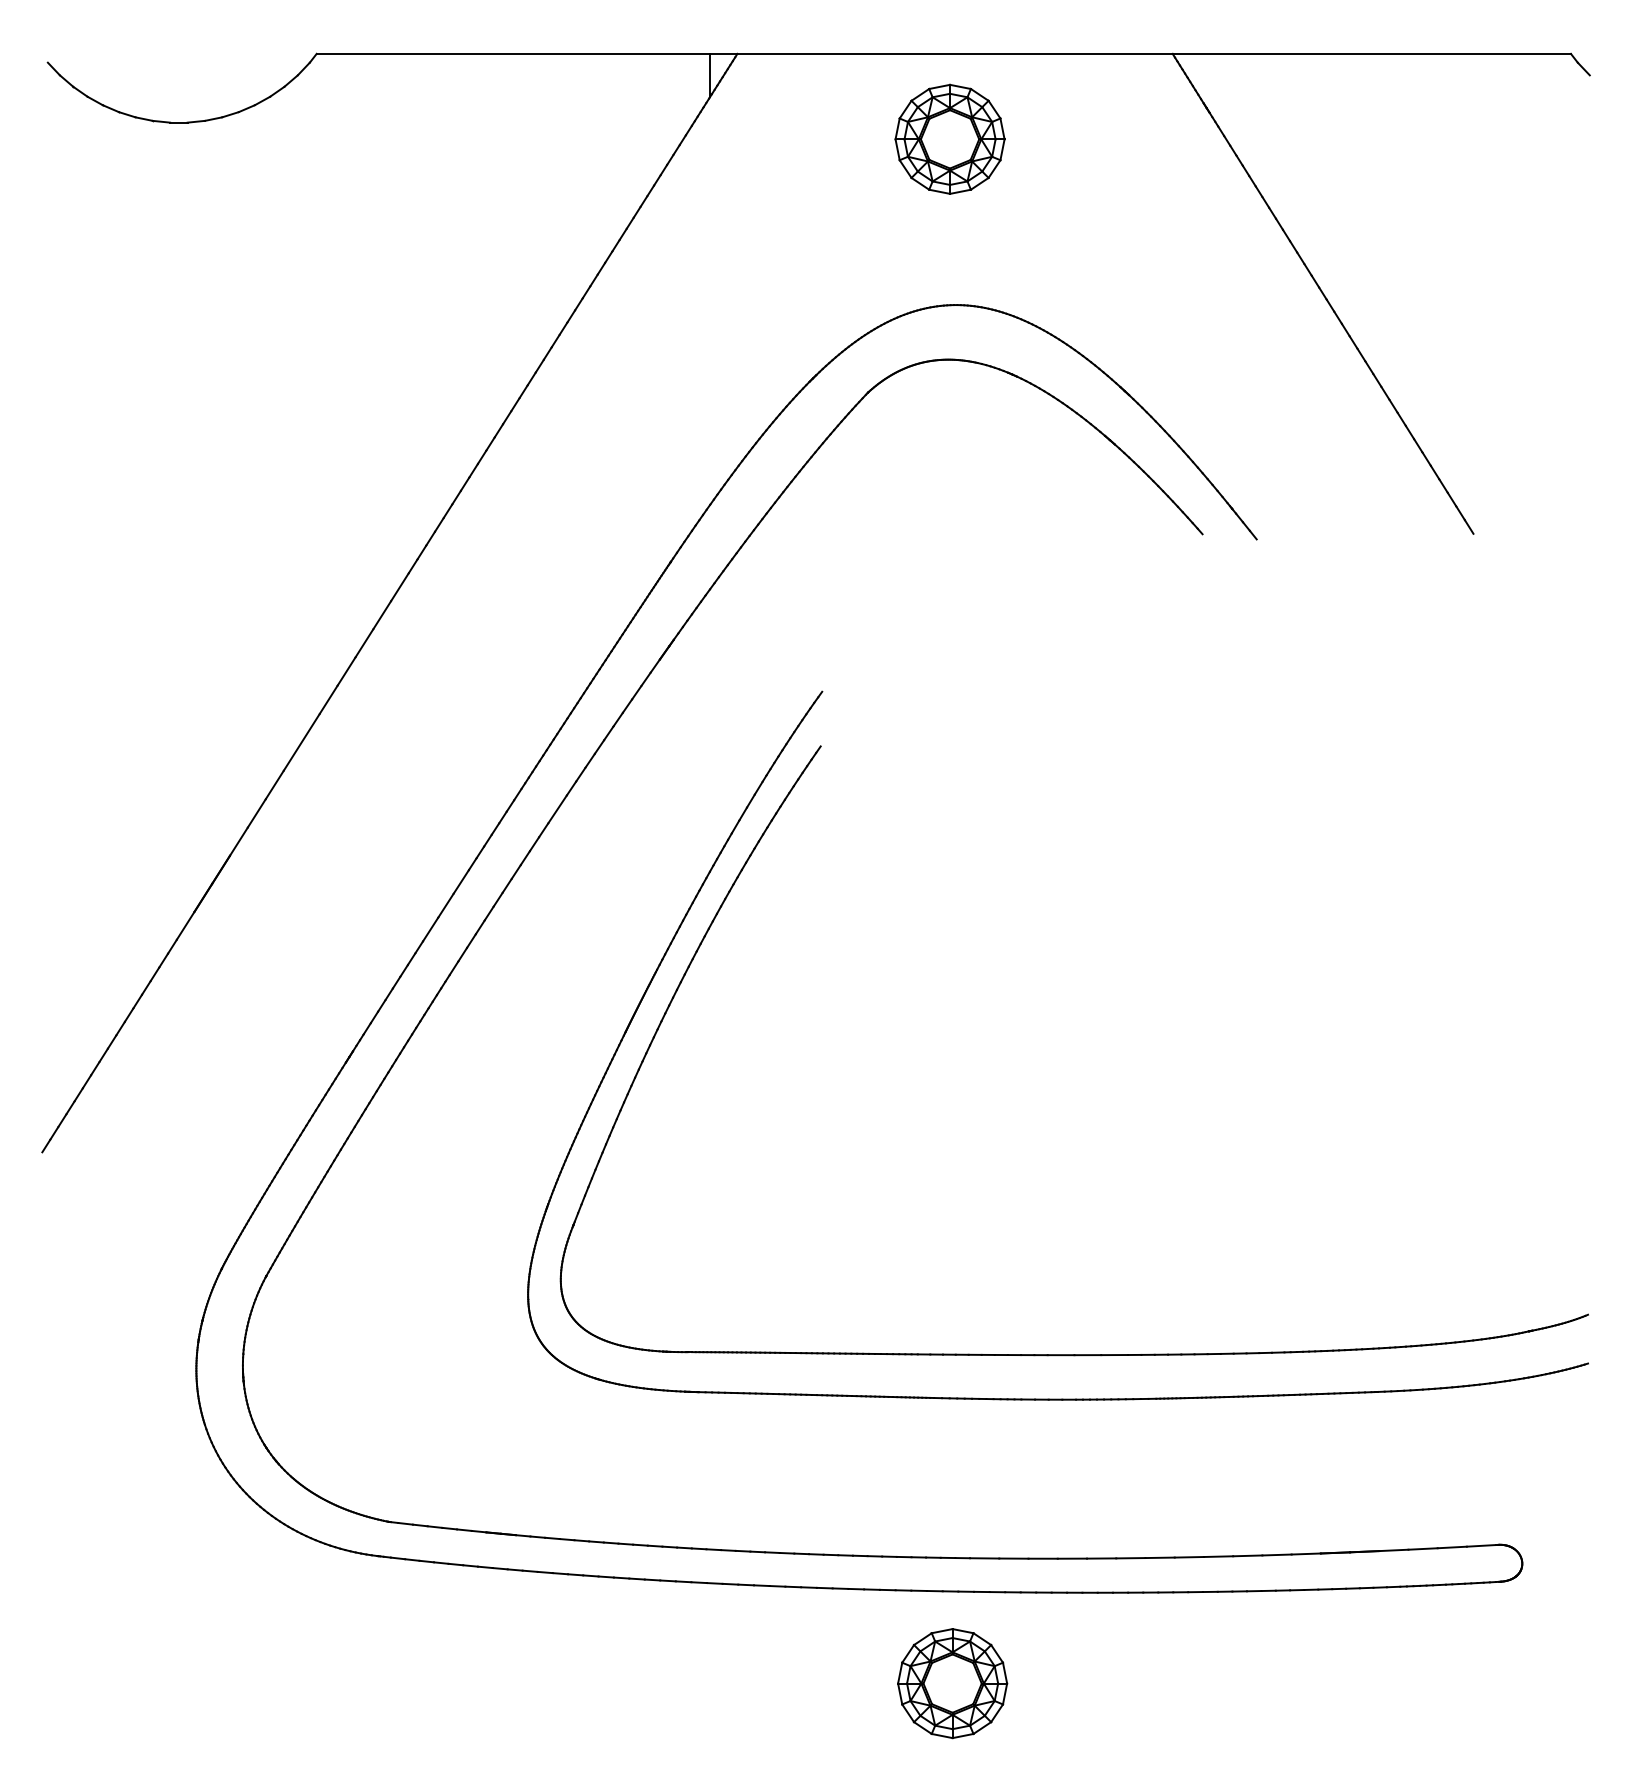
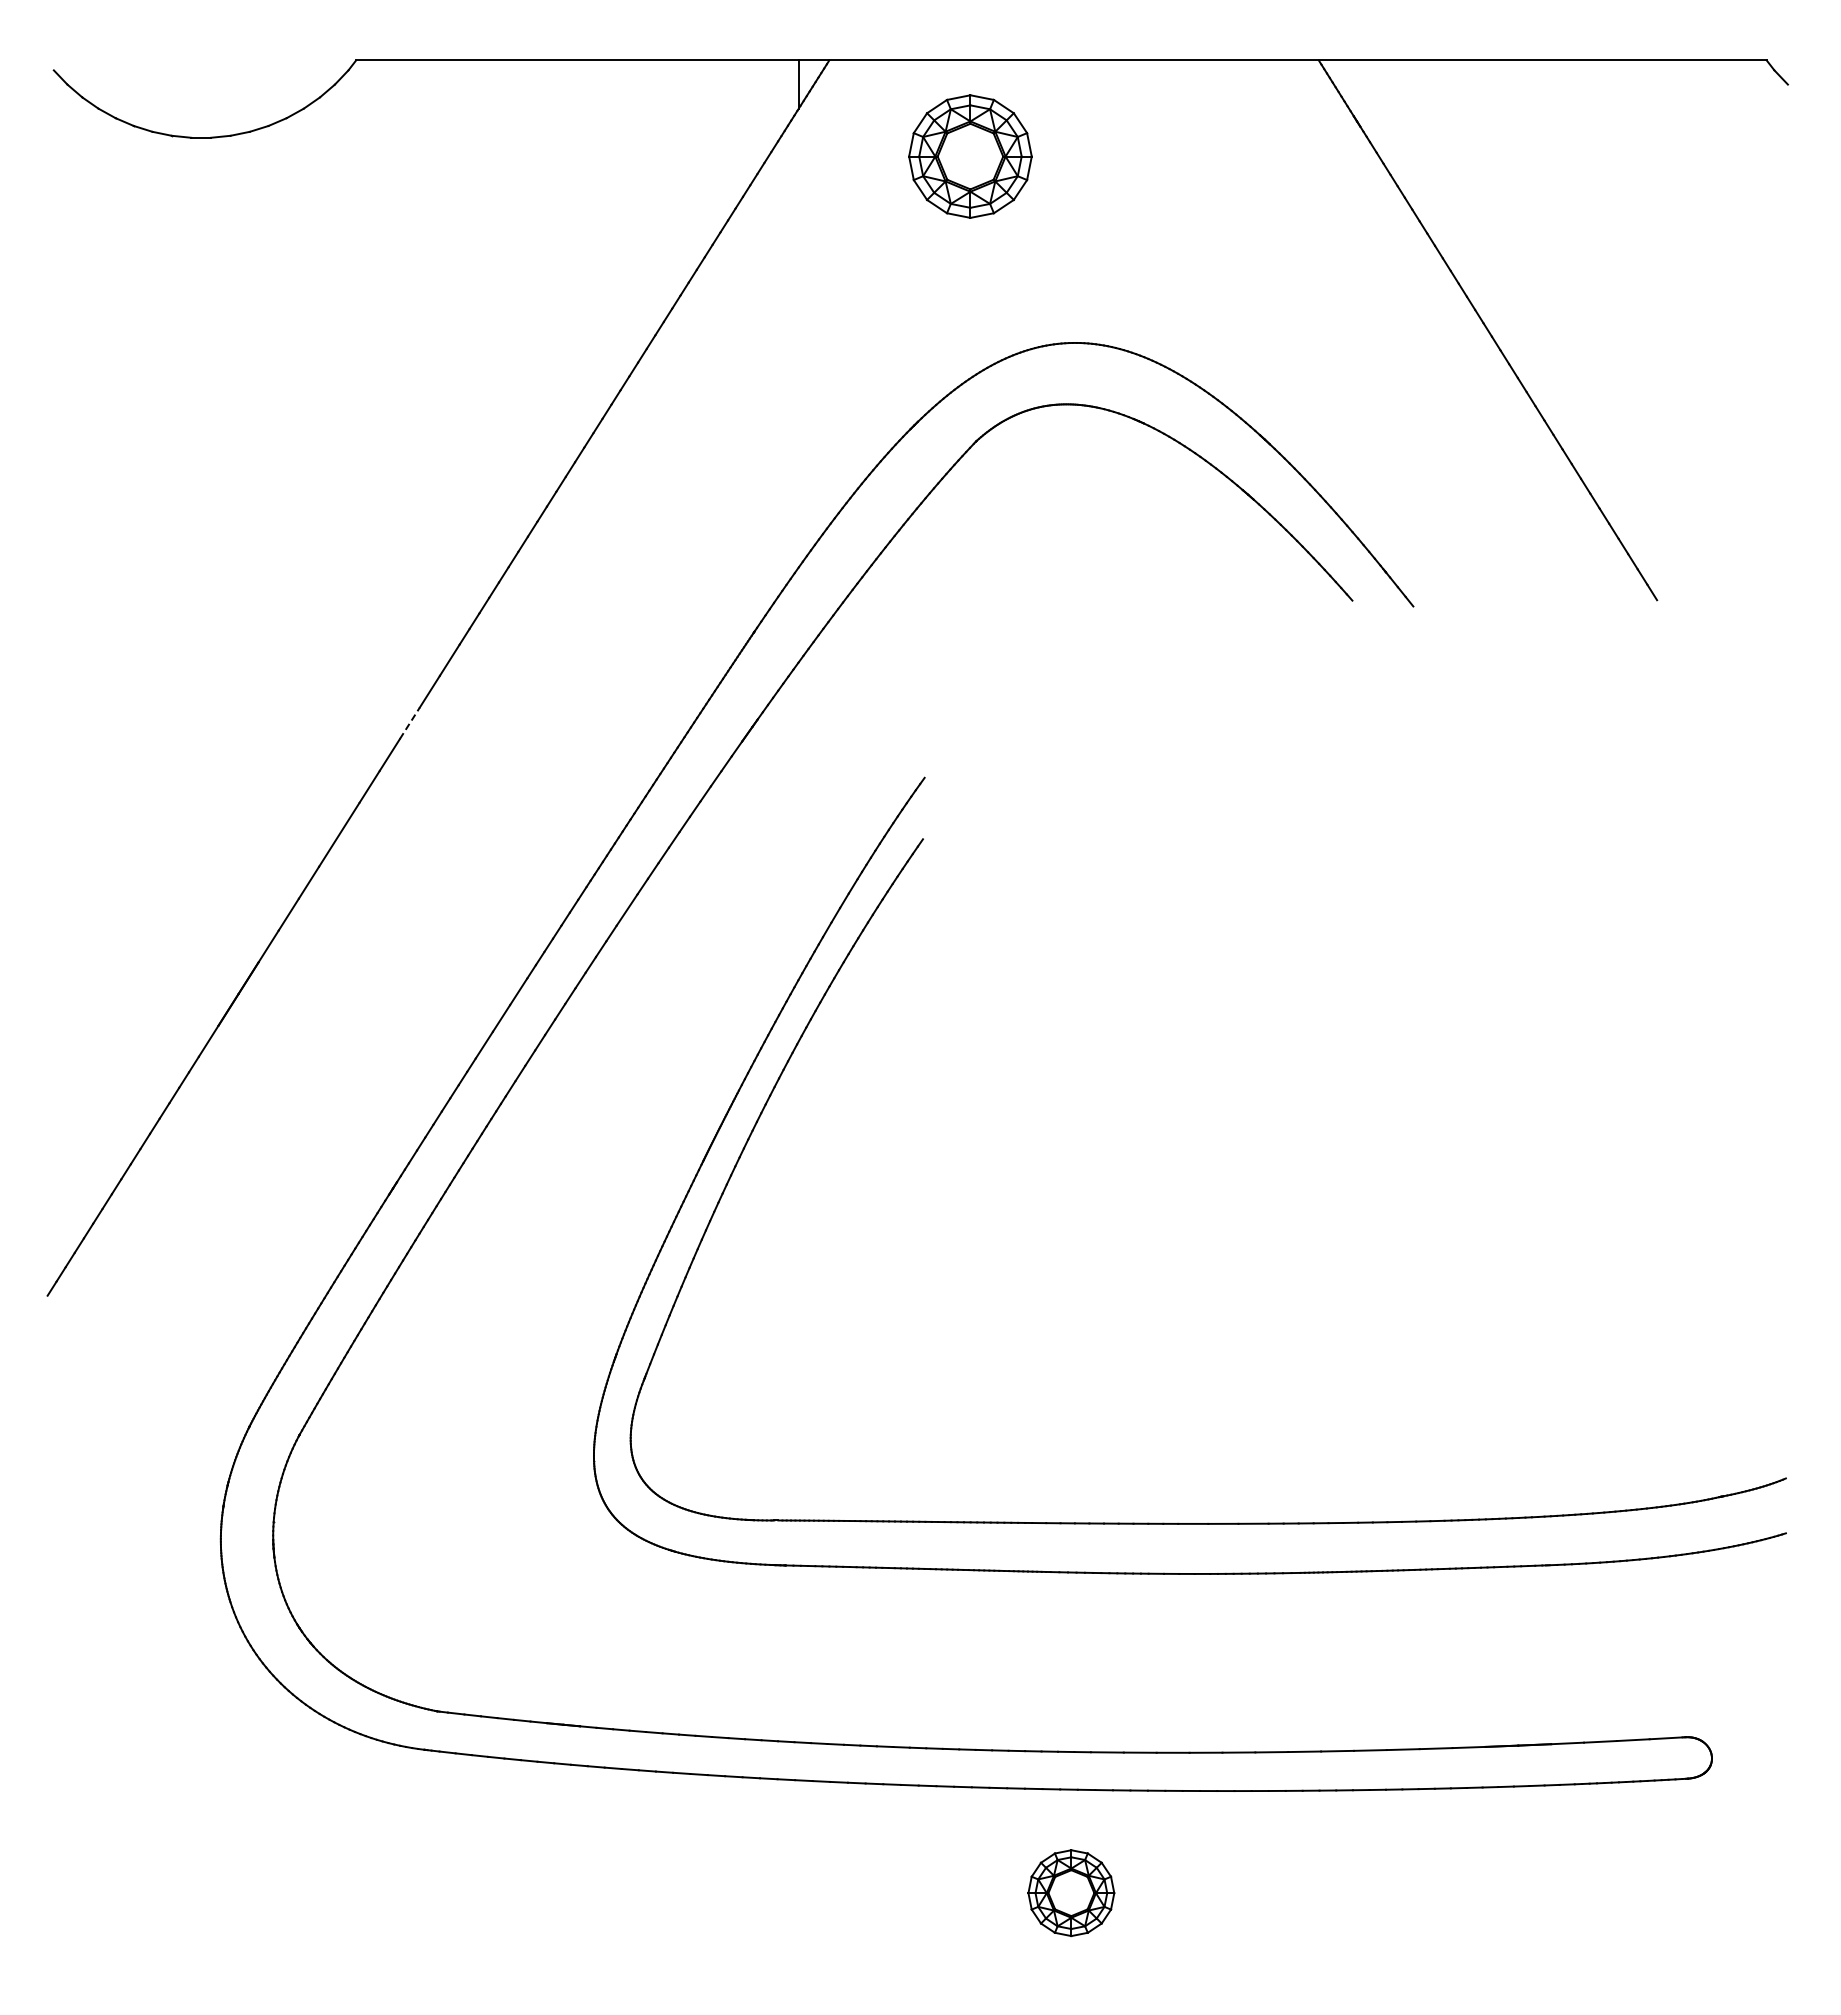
part: (950, 139) -> (970, 156), moved
line: (364, 643) -> (409, 723), solid -> dashed
part: (952, 1682) -> (1071, 1892), size x0.7

